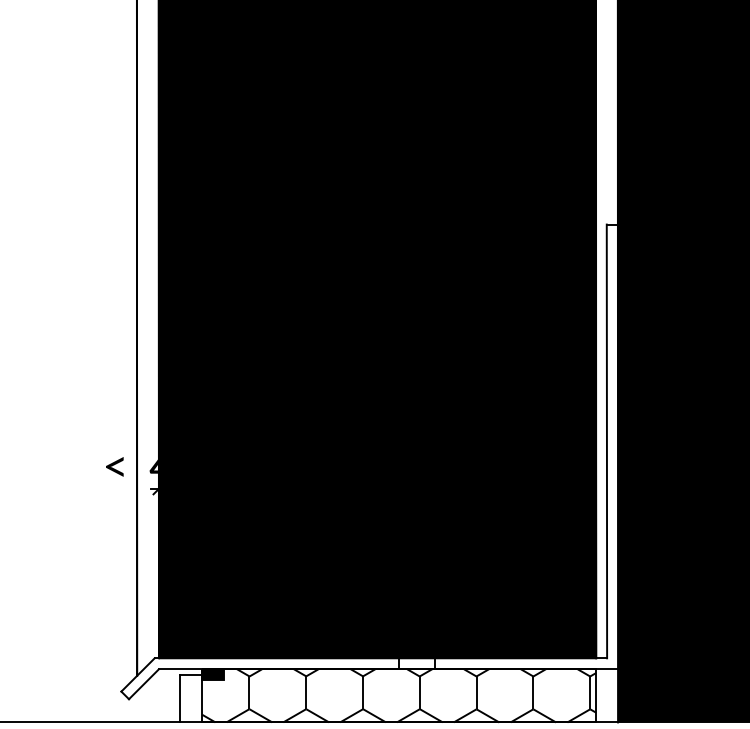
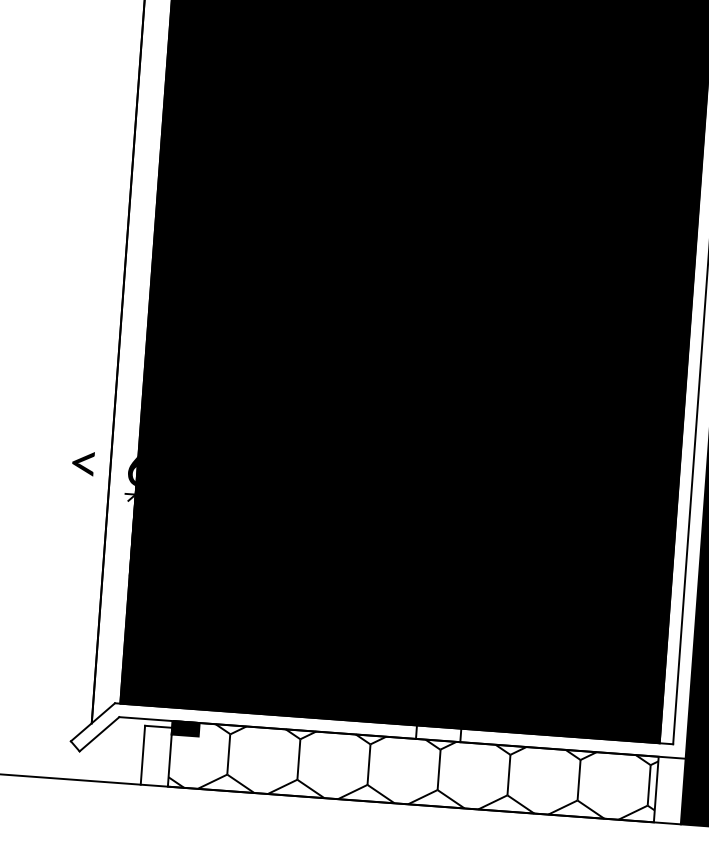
text: (153, 469) -> (130, 470), 4 -> 6

